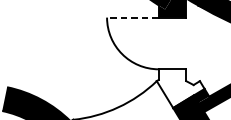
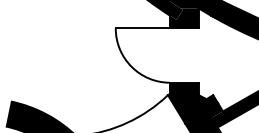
line: (132, 17) -> (142, 28), dashed -> solid
fill: (180, 88) -> (192, 102), added

